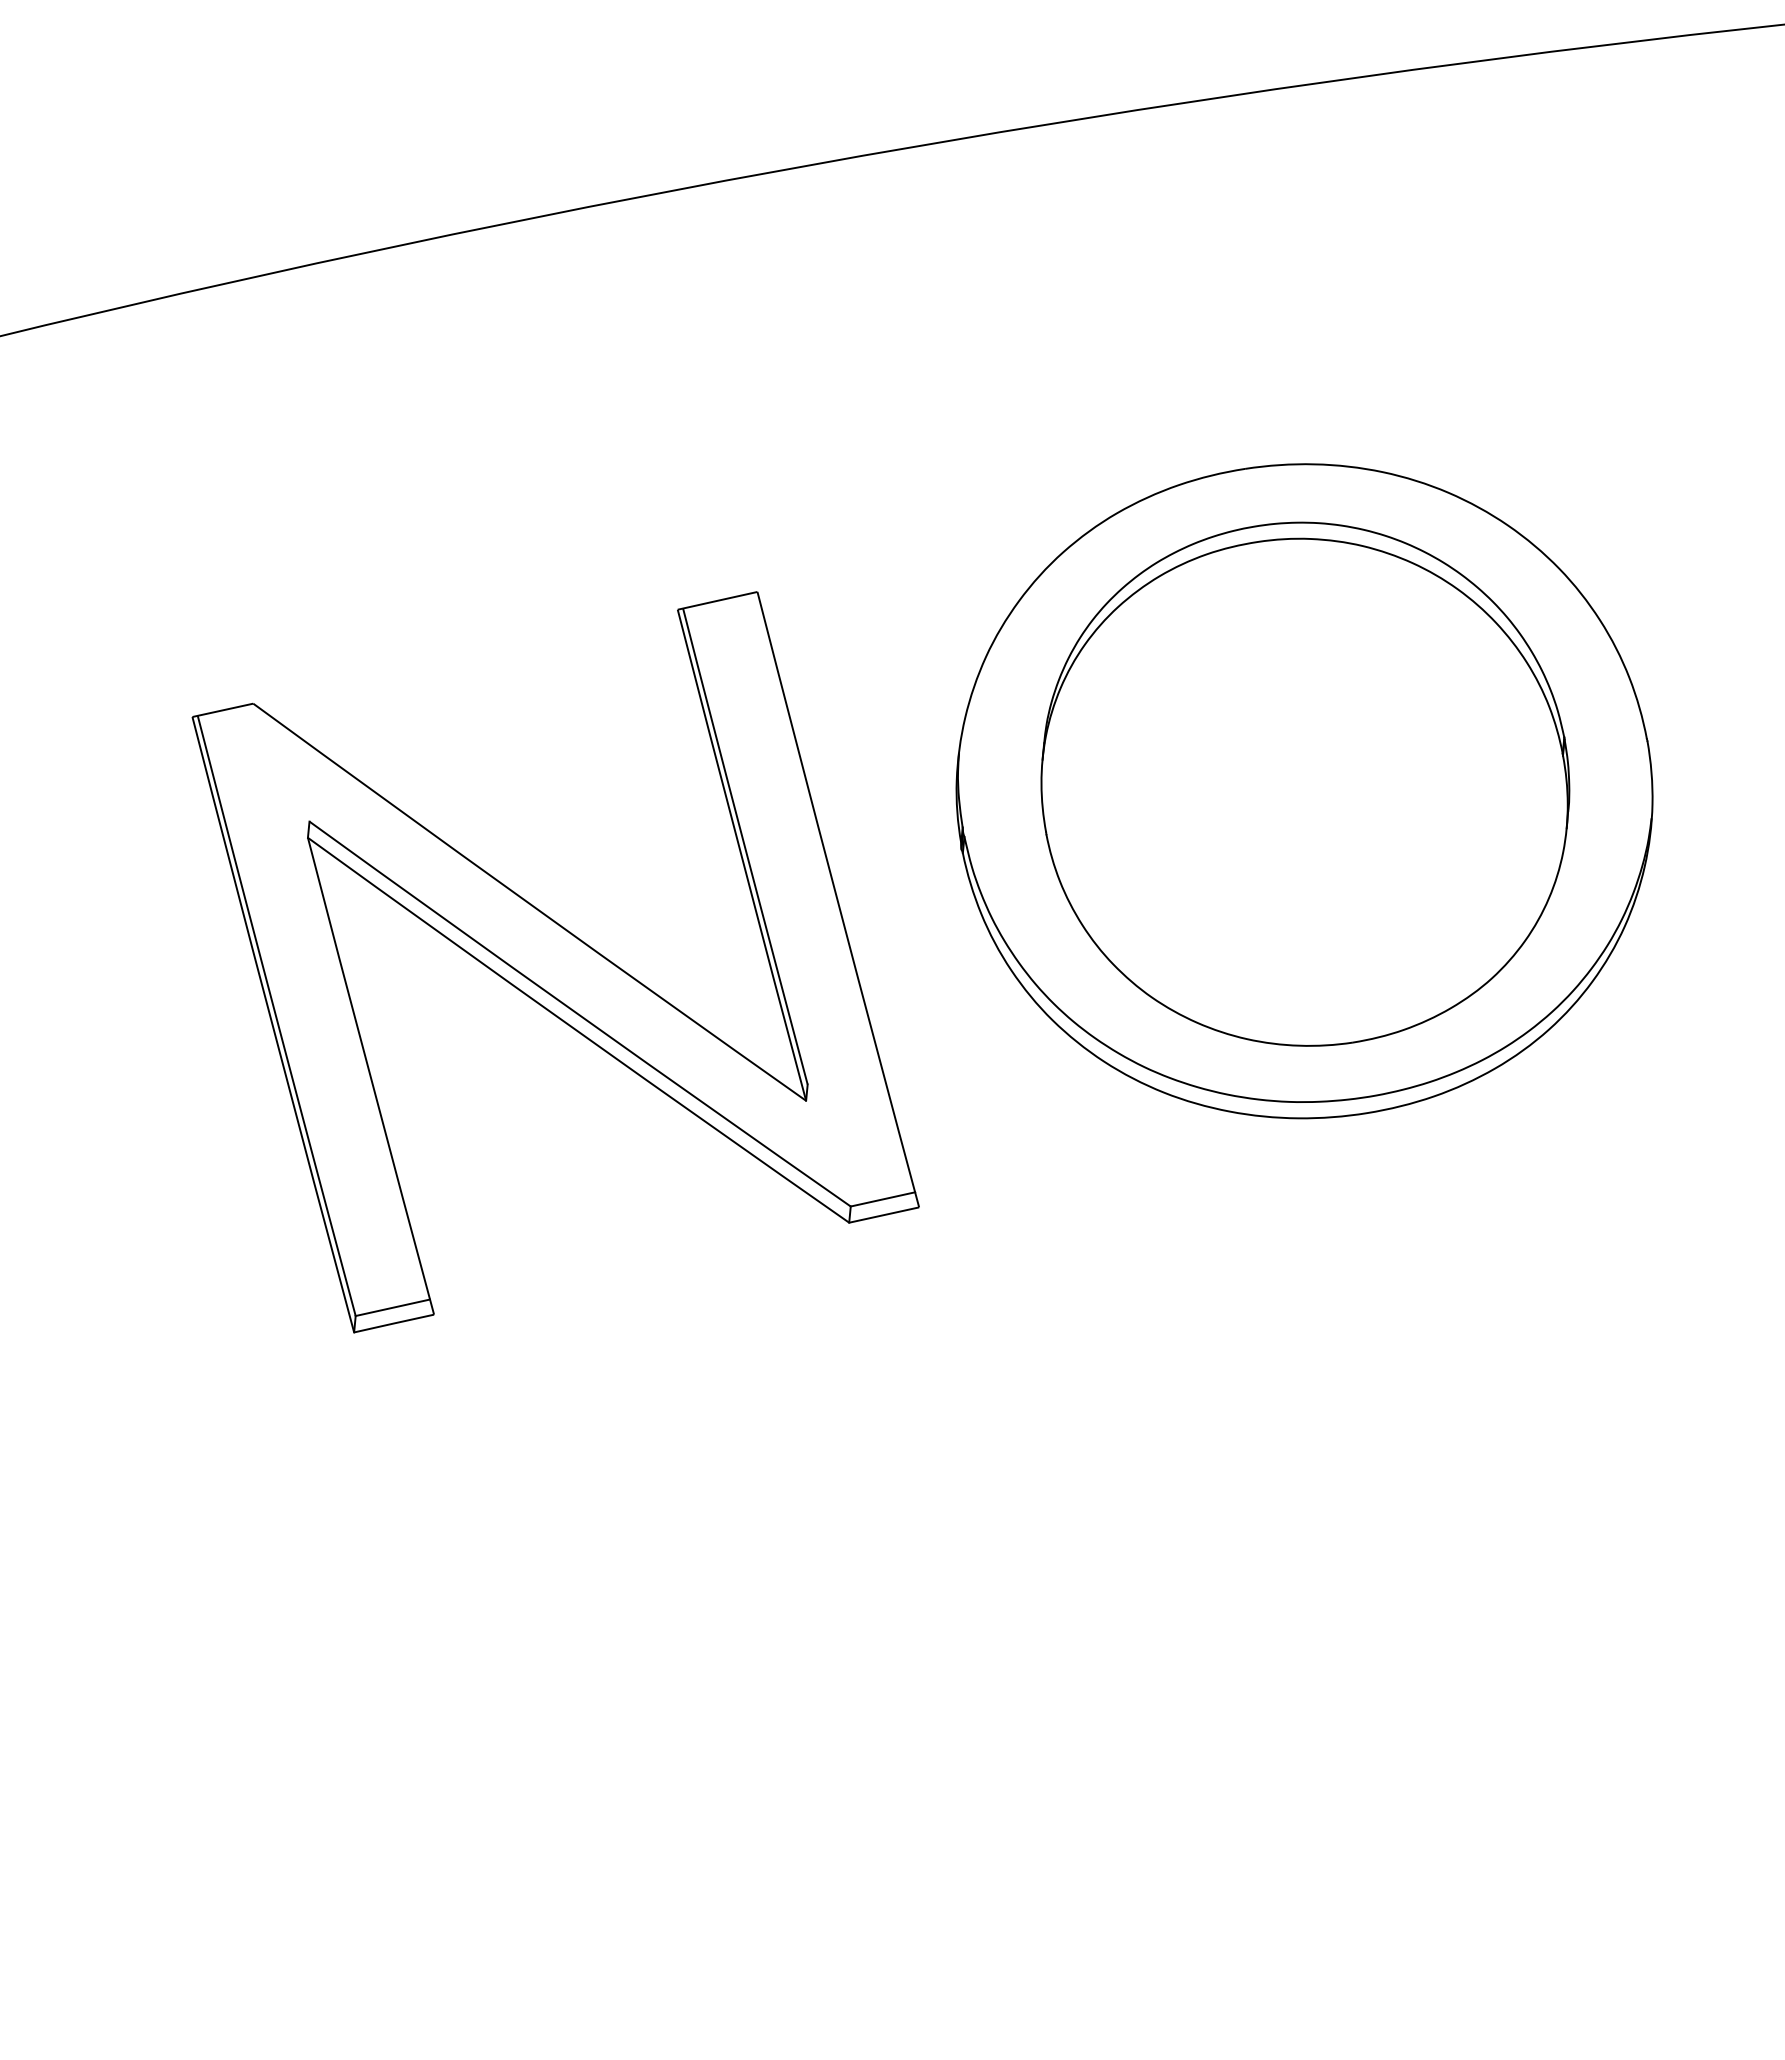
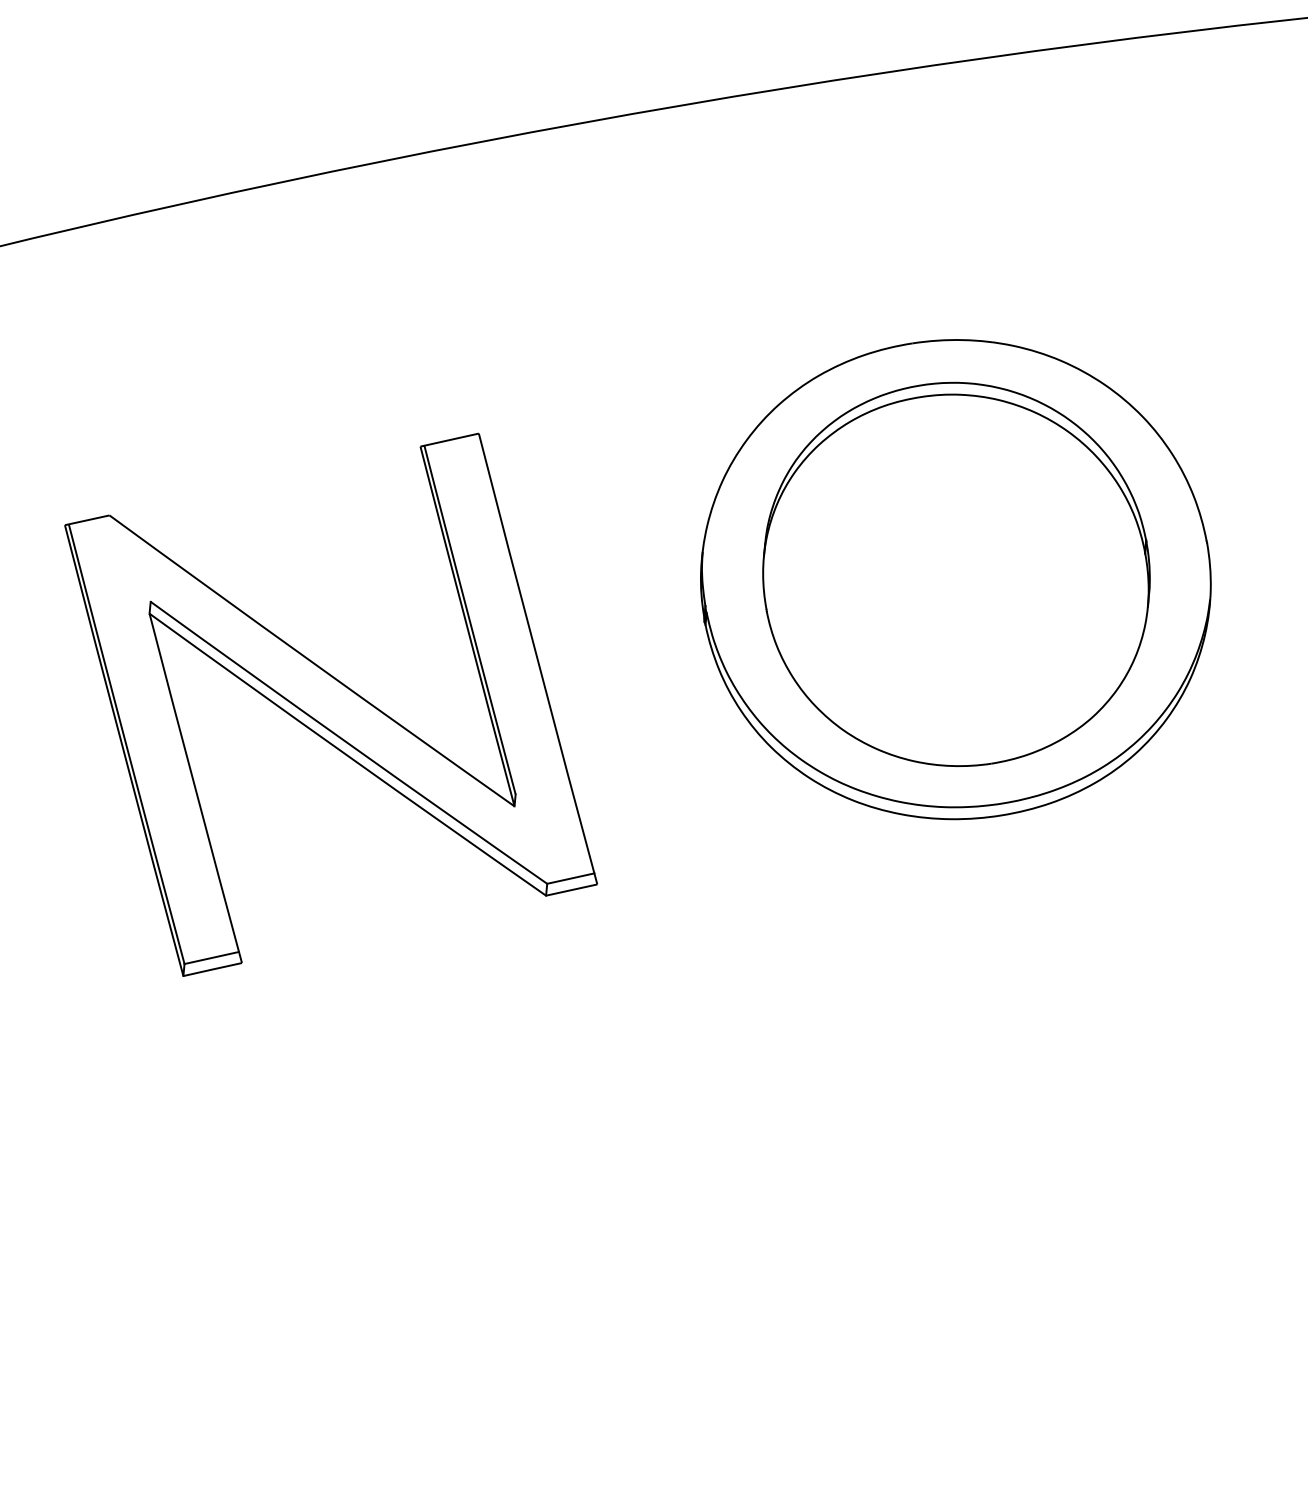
part: (555, 962) -> (330, 705), moved

